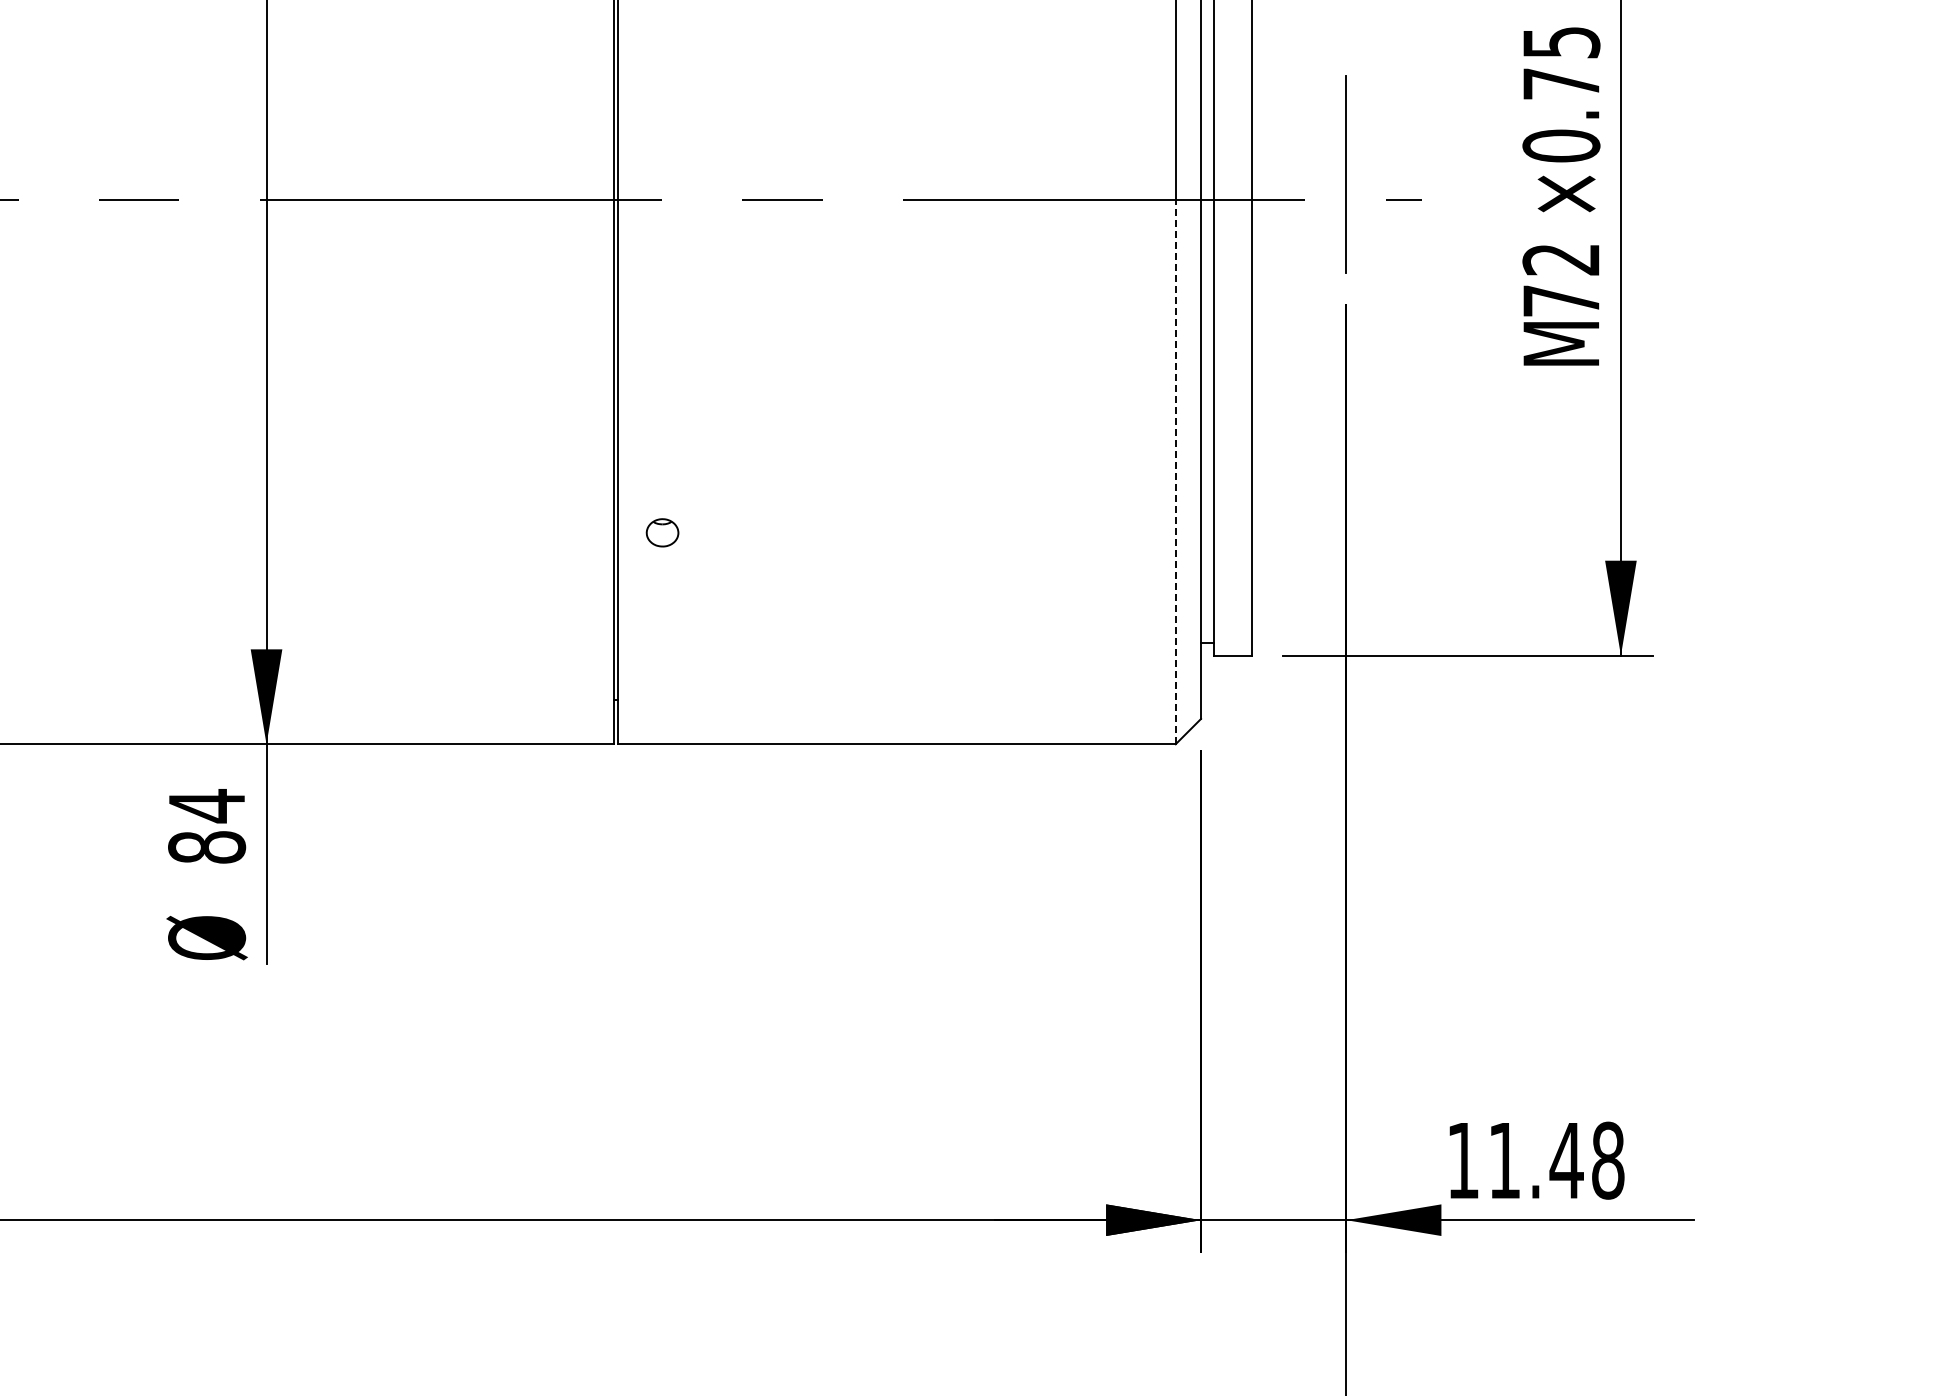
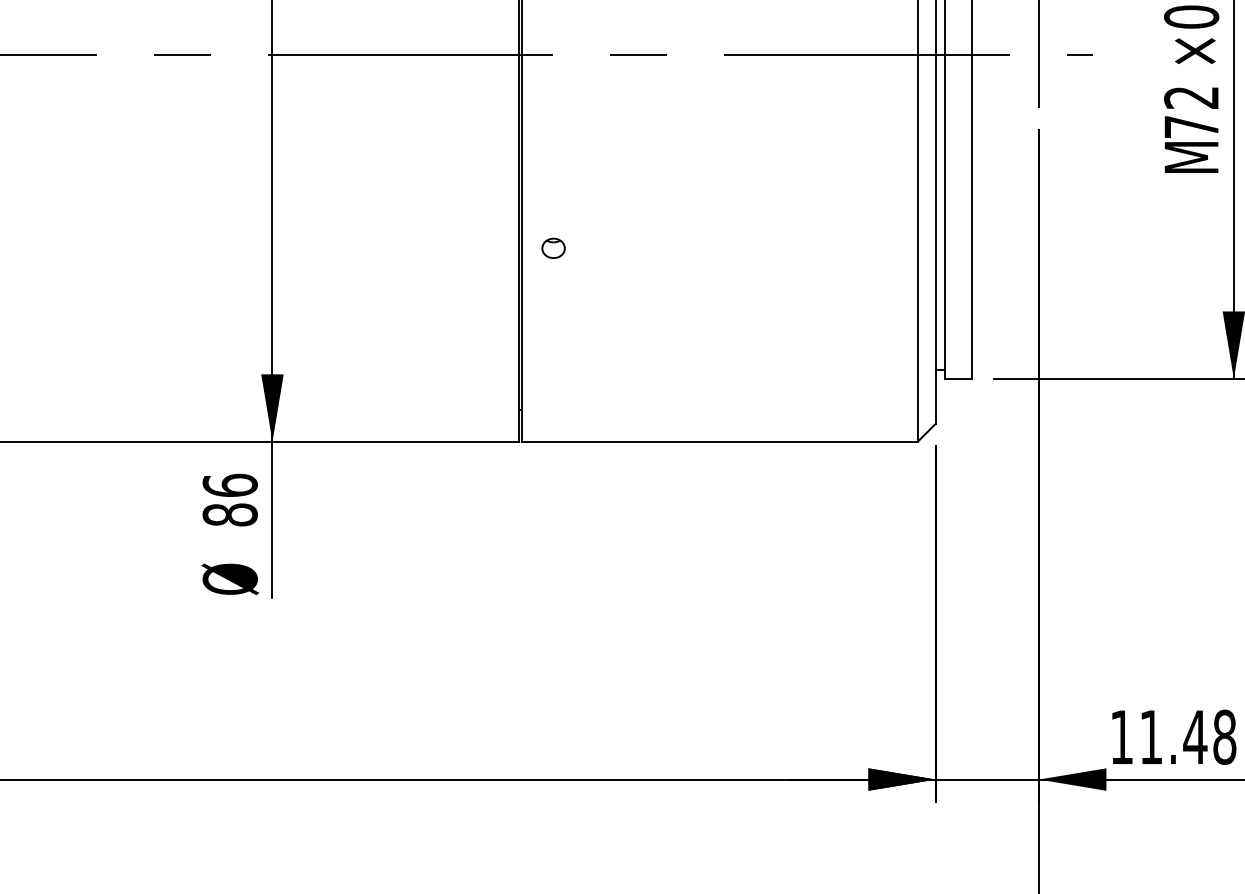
line: (1175, 471) -> (917, 248), dashed -> solid
part: (662, 532) -> (553, 248), moved
text: (207, 806) -> (230, 485), 84 -> 86

